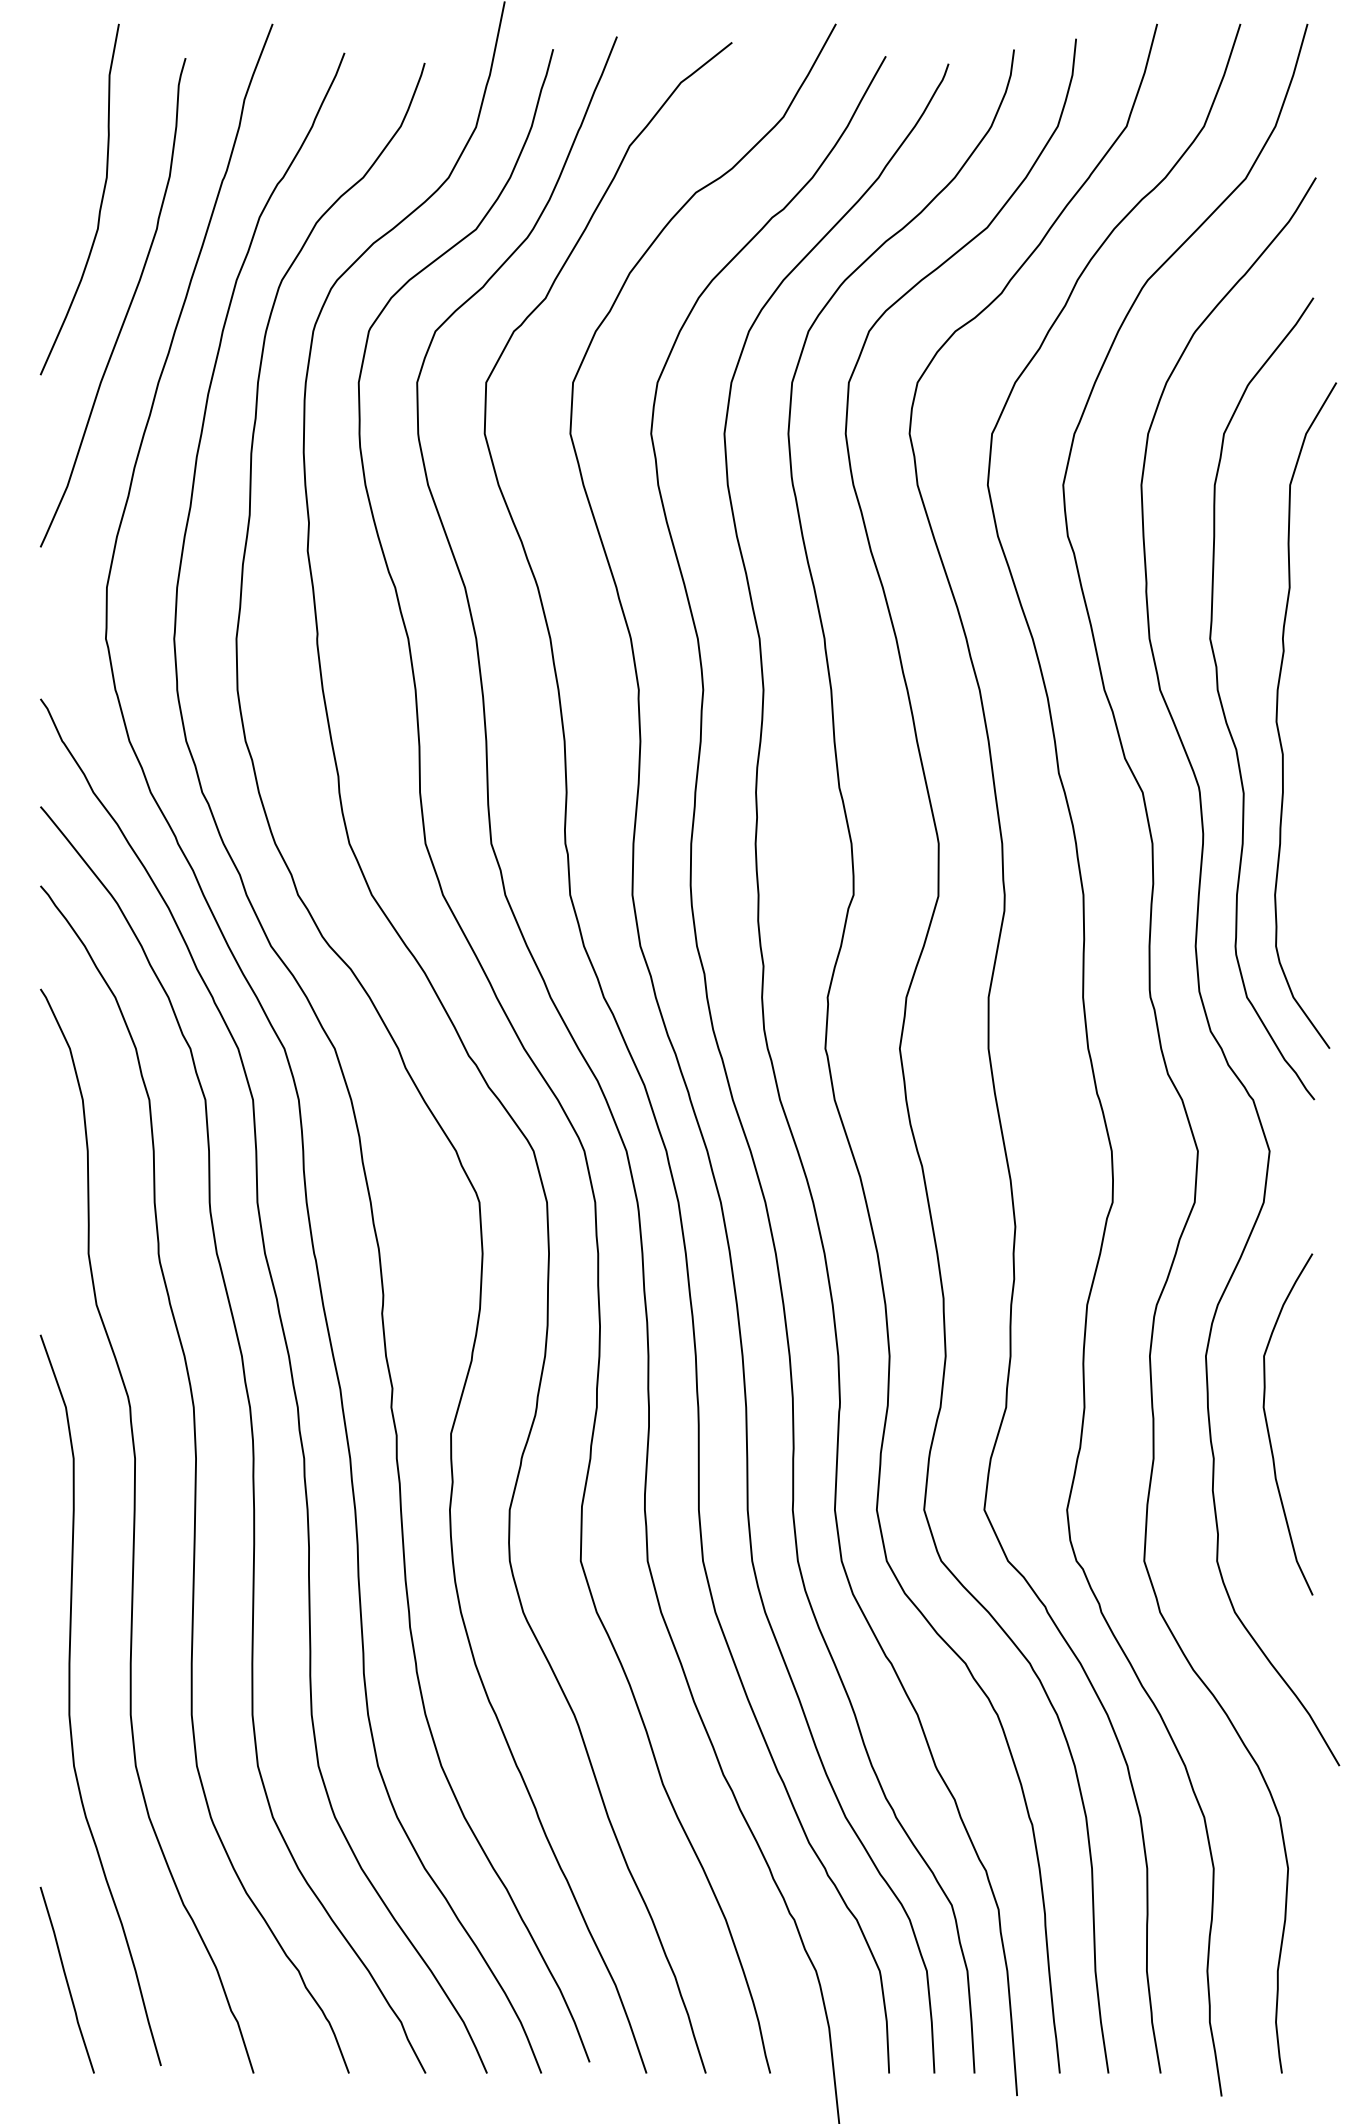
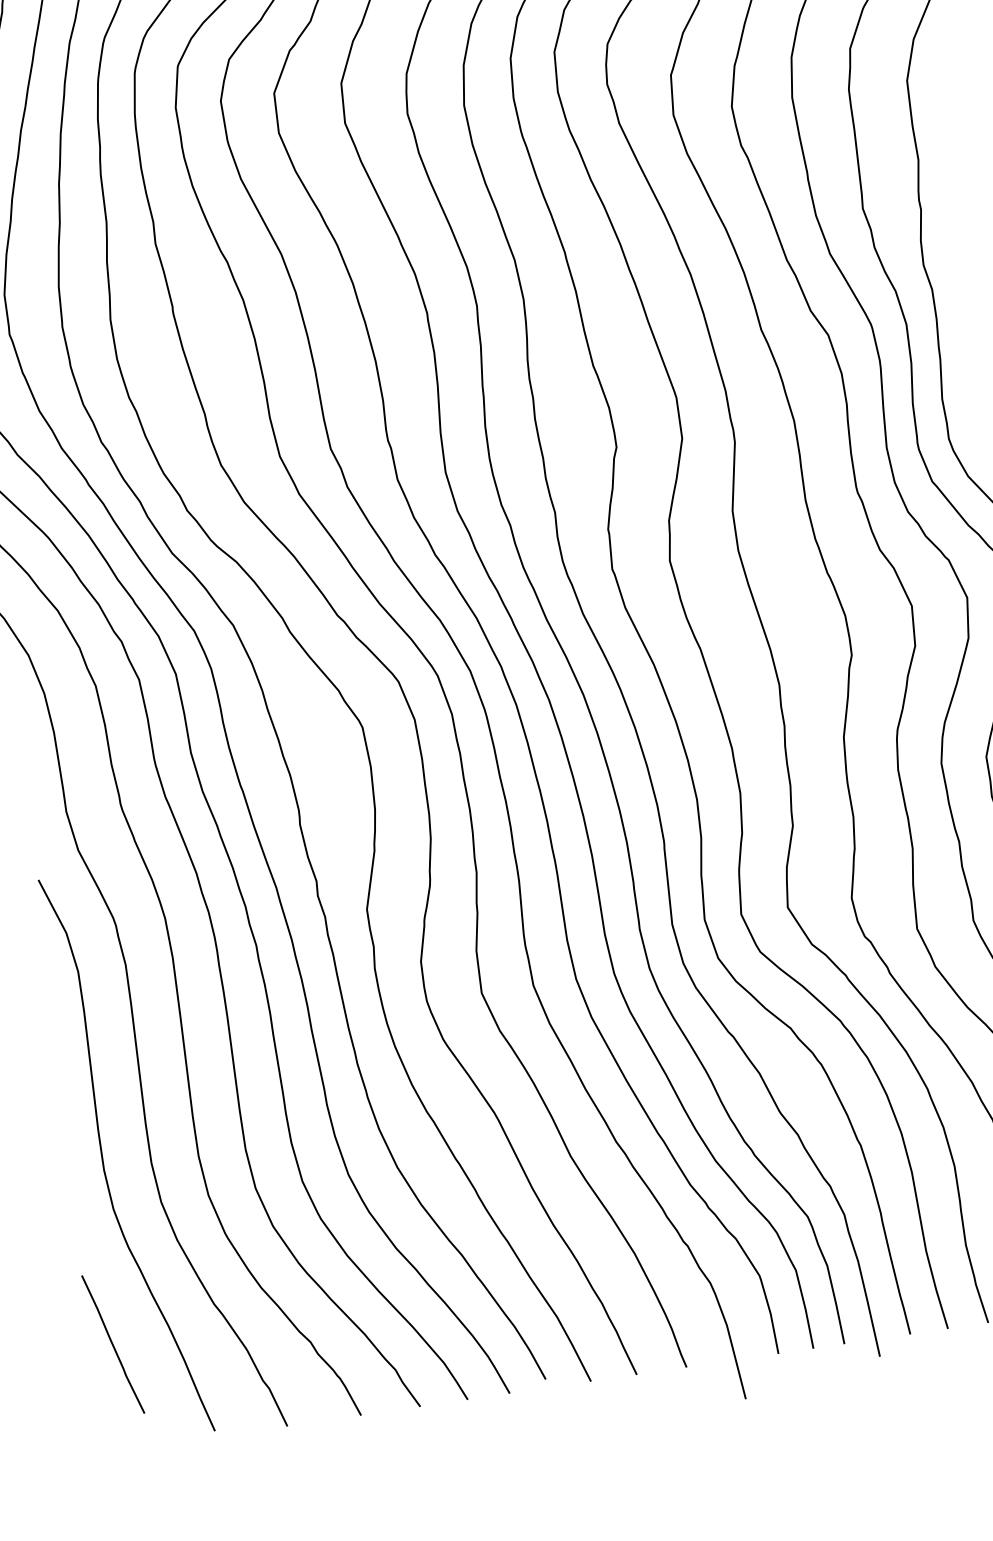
curve: (66, 1979) -> (112, 1344), moved

